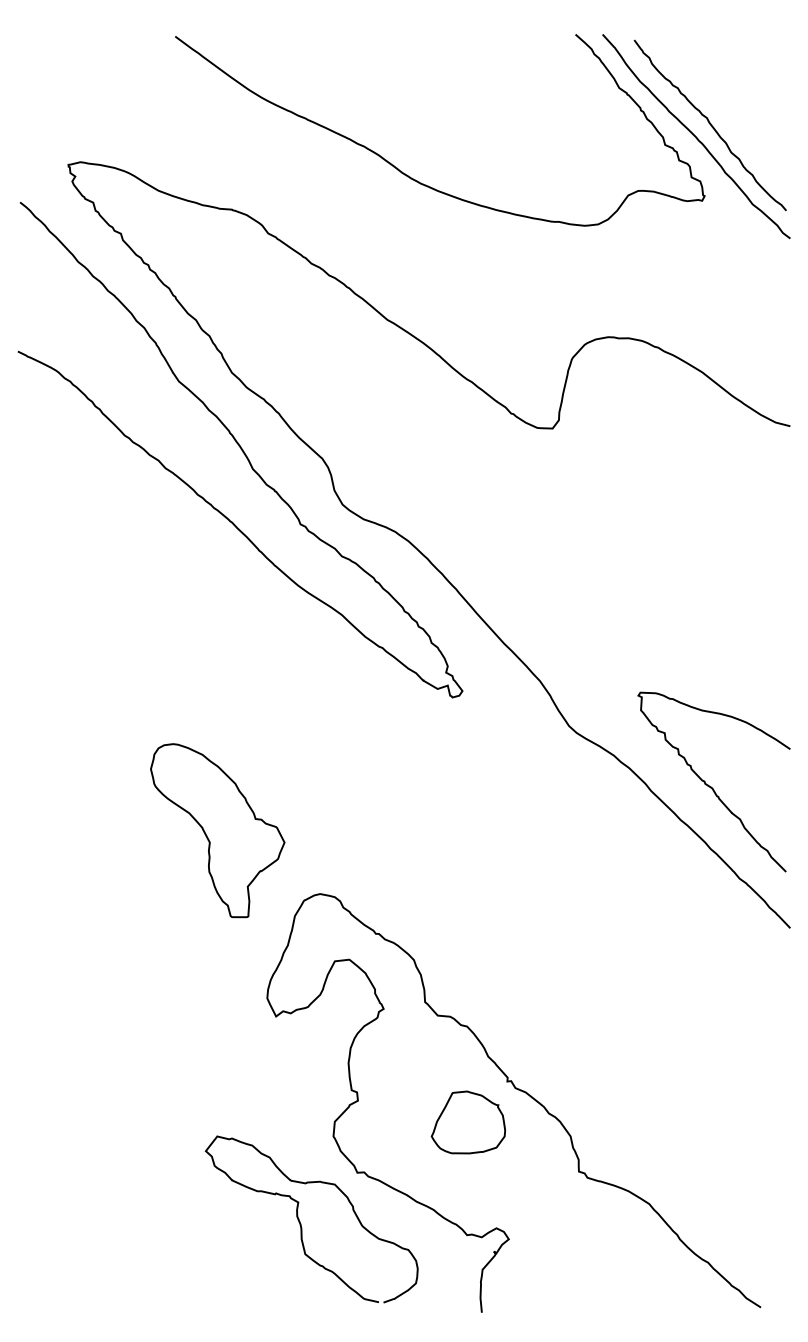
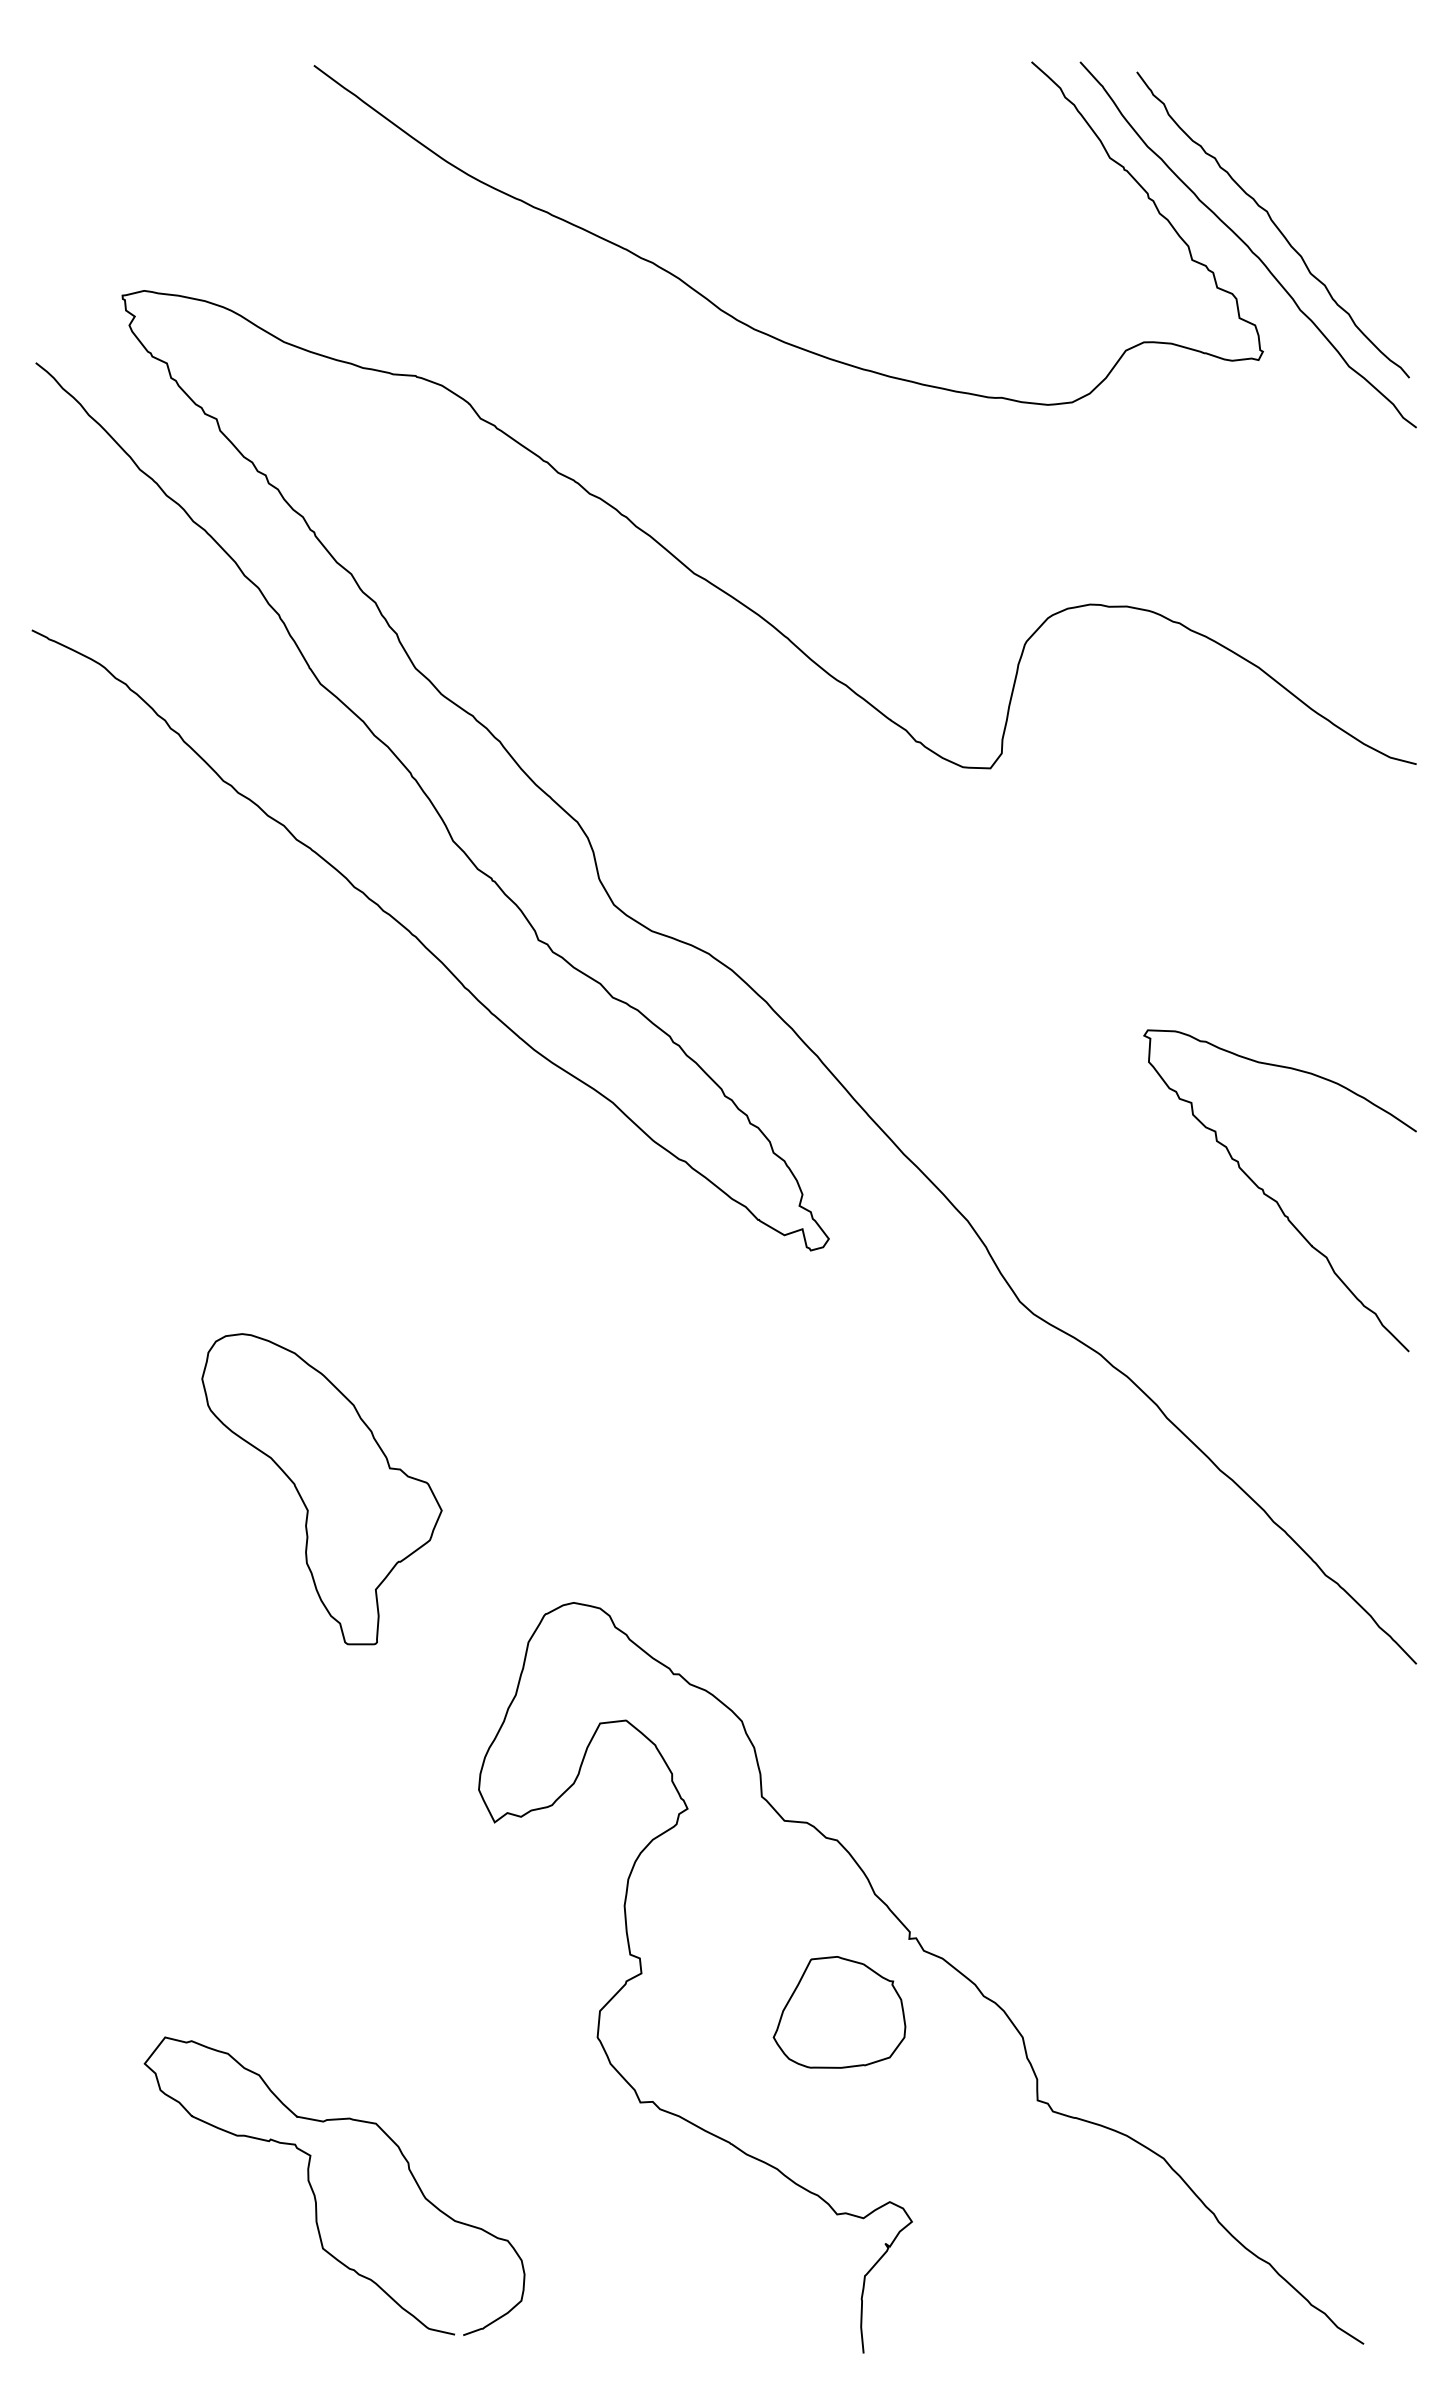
curve: (711, 786) -> (1275, 1198), moved
part: (217, 830) -> (321, 1488), moved
curve: (301, 1223) -> (316, 2193), moved

